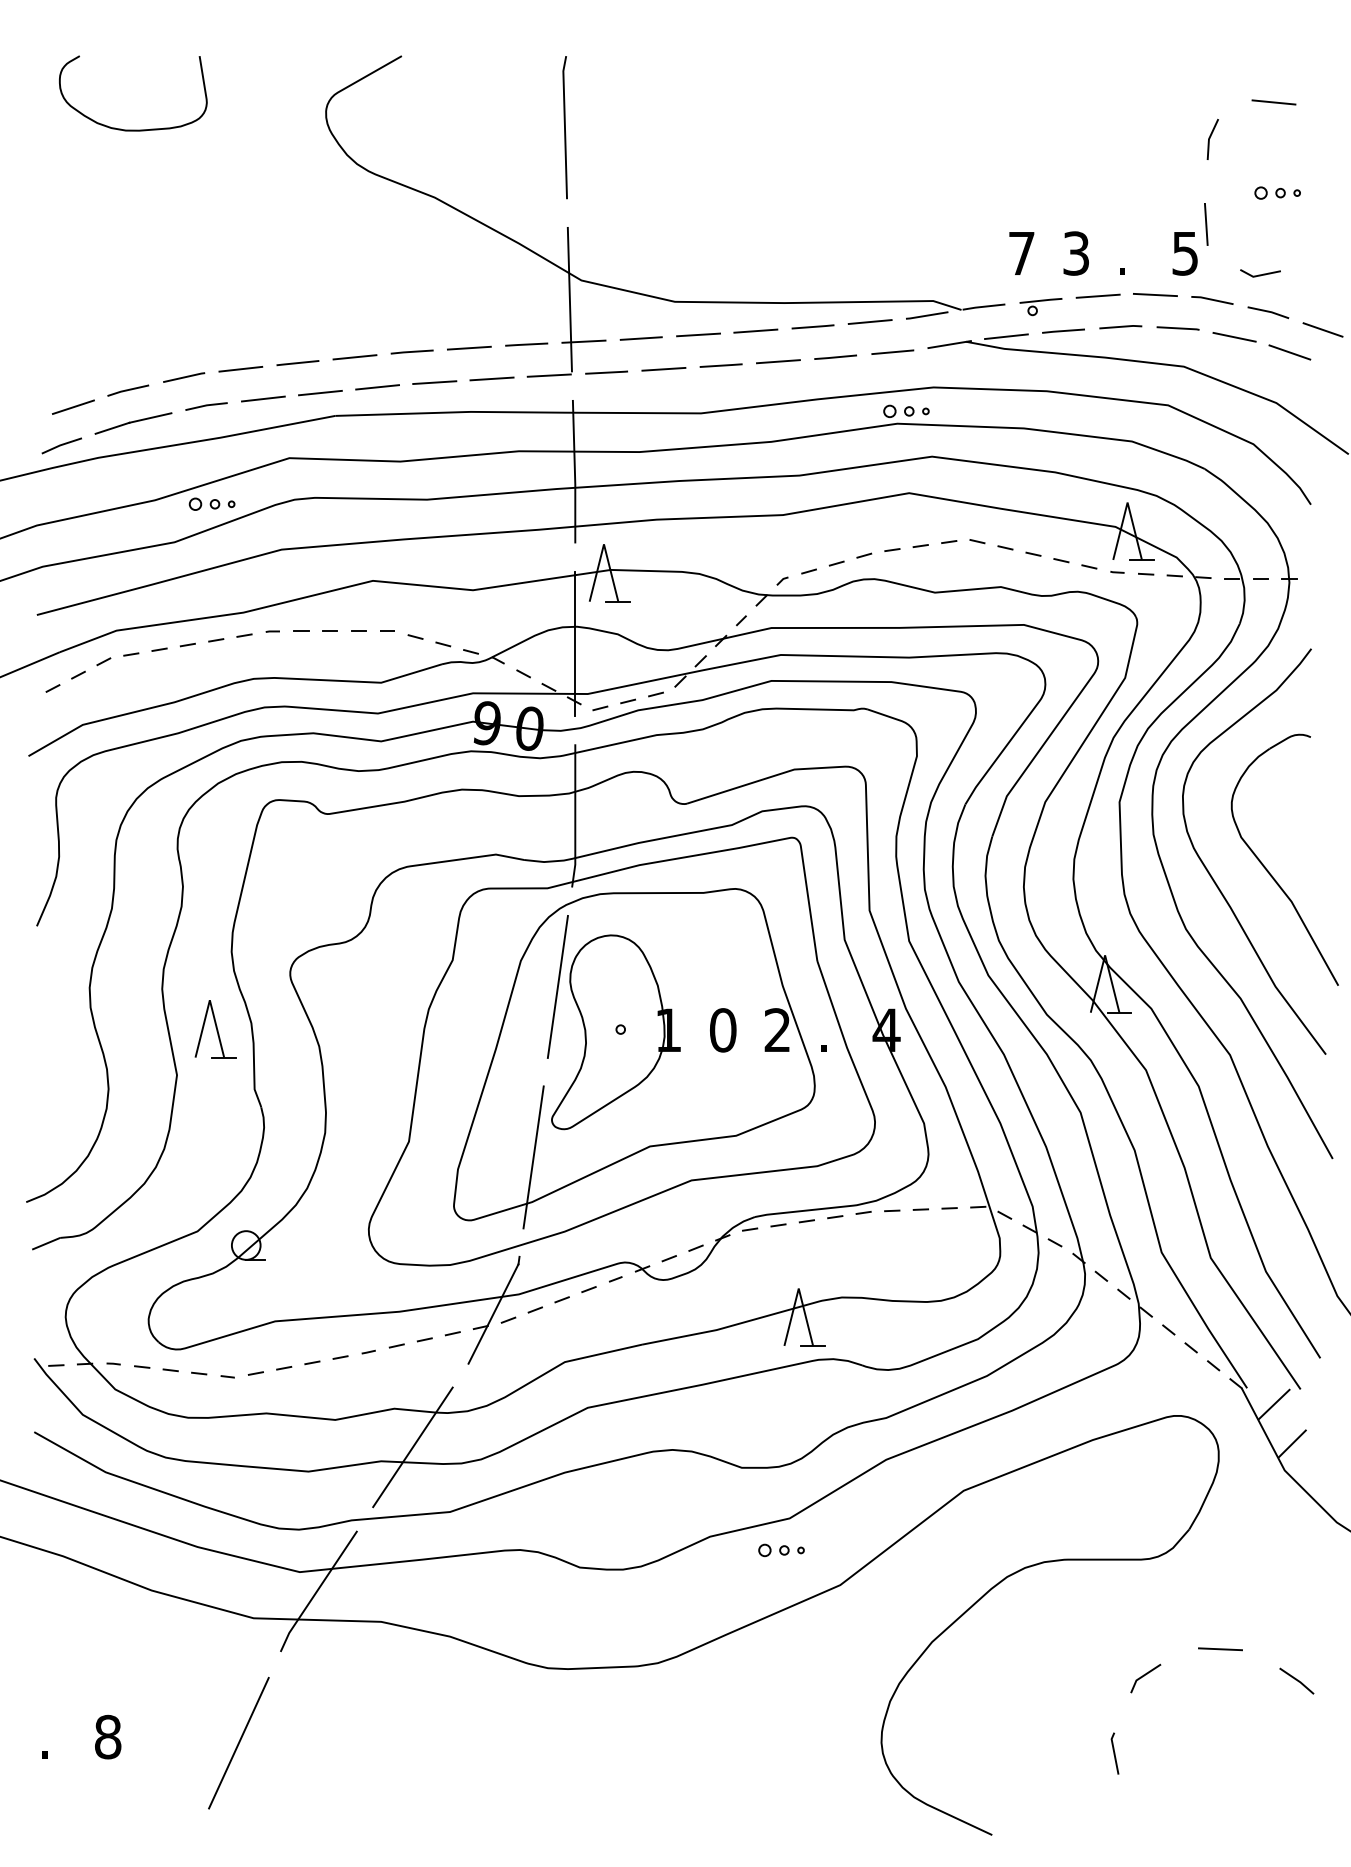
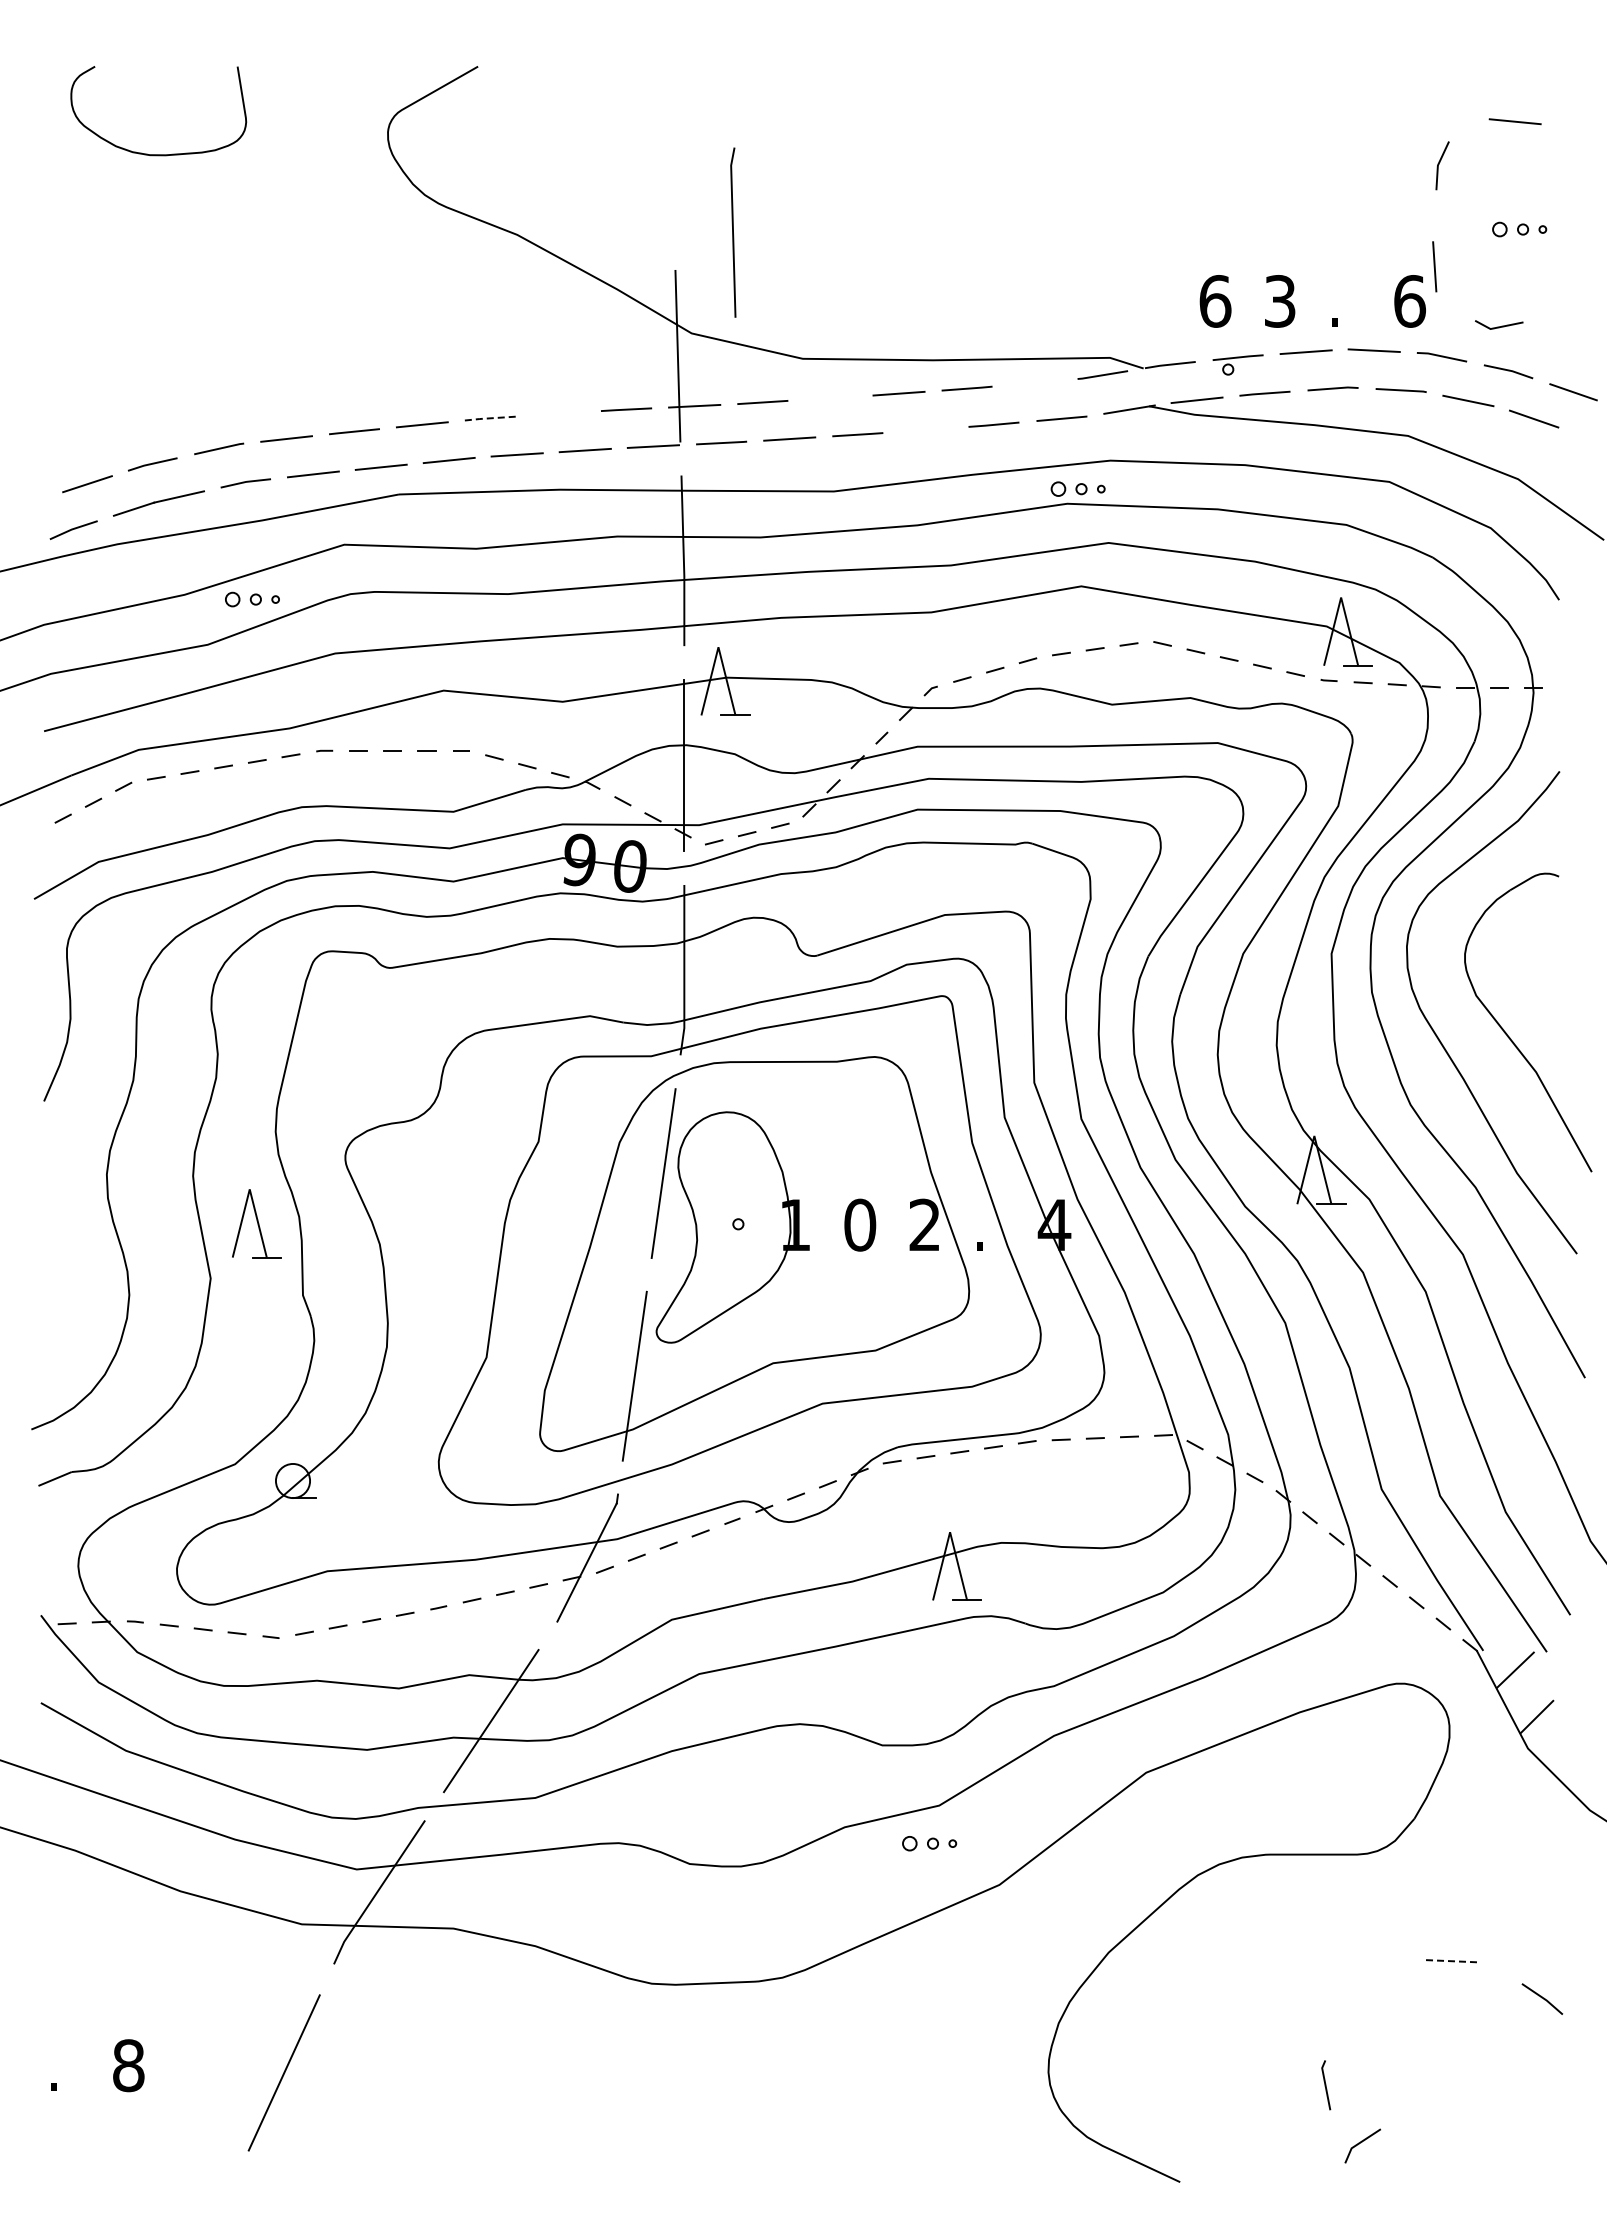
line: (565, 127) -> (733, 232), moved
text: (1021, 253) -> (1215, 301), 7 -> 6
text: (1185, 253) -> (1409, 301), 5 -> 6
line: (869, 321) -> (1034, 382), removed
line: (698, 334) -> (830, 397), removed
line: (468, 347) -> (557, 413), removed
line: (411, 352) -> (489, 418), solid -> dashed
line: (778, 361) -> (925, 429), removed
line: (1220, 1649) -> (1451, 1961), solid -> dashed
line: (1143, 1676) -> (1360, 2143), moved

